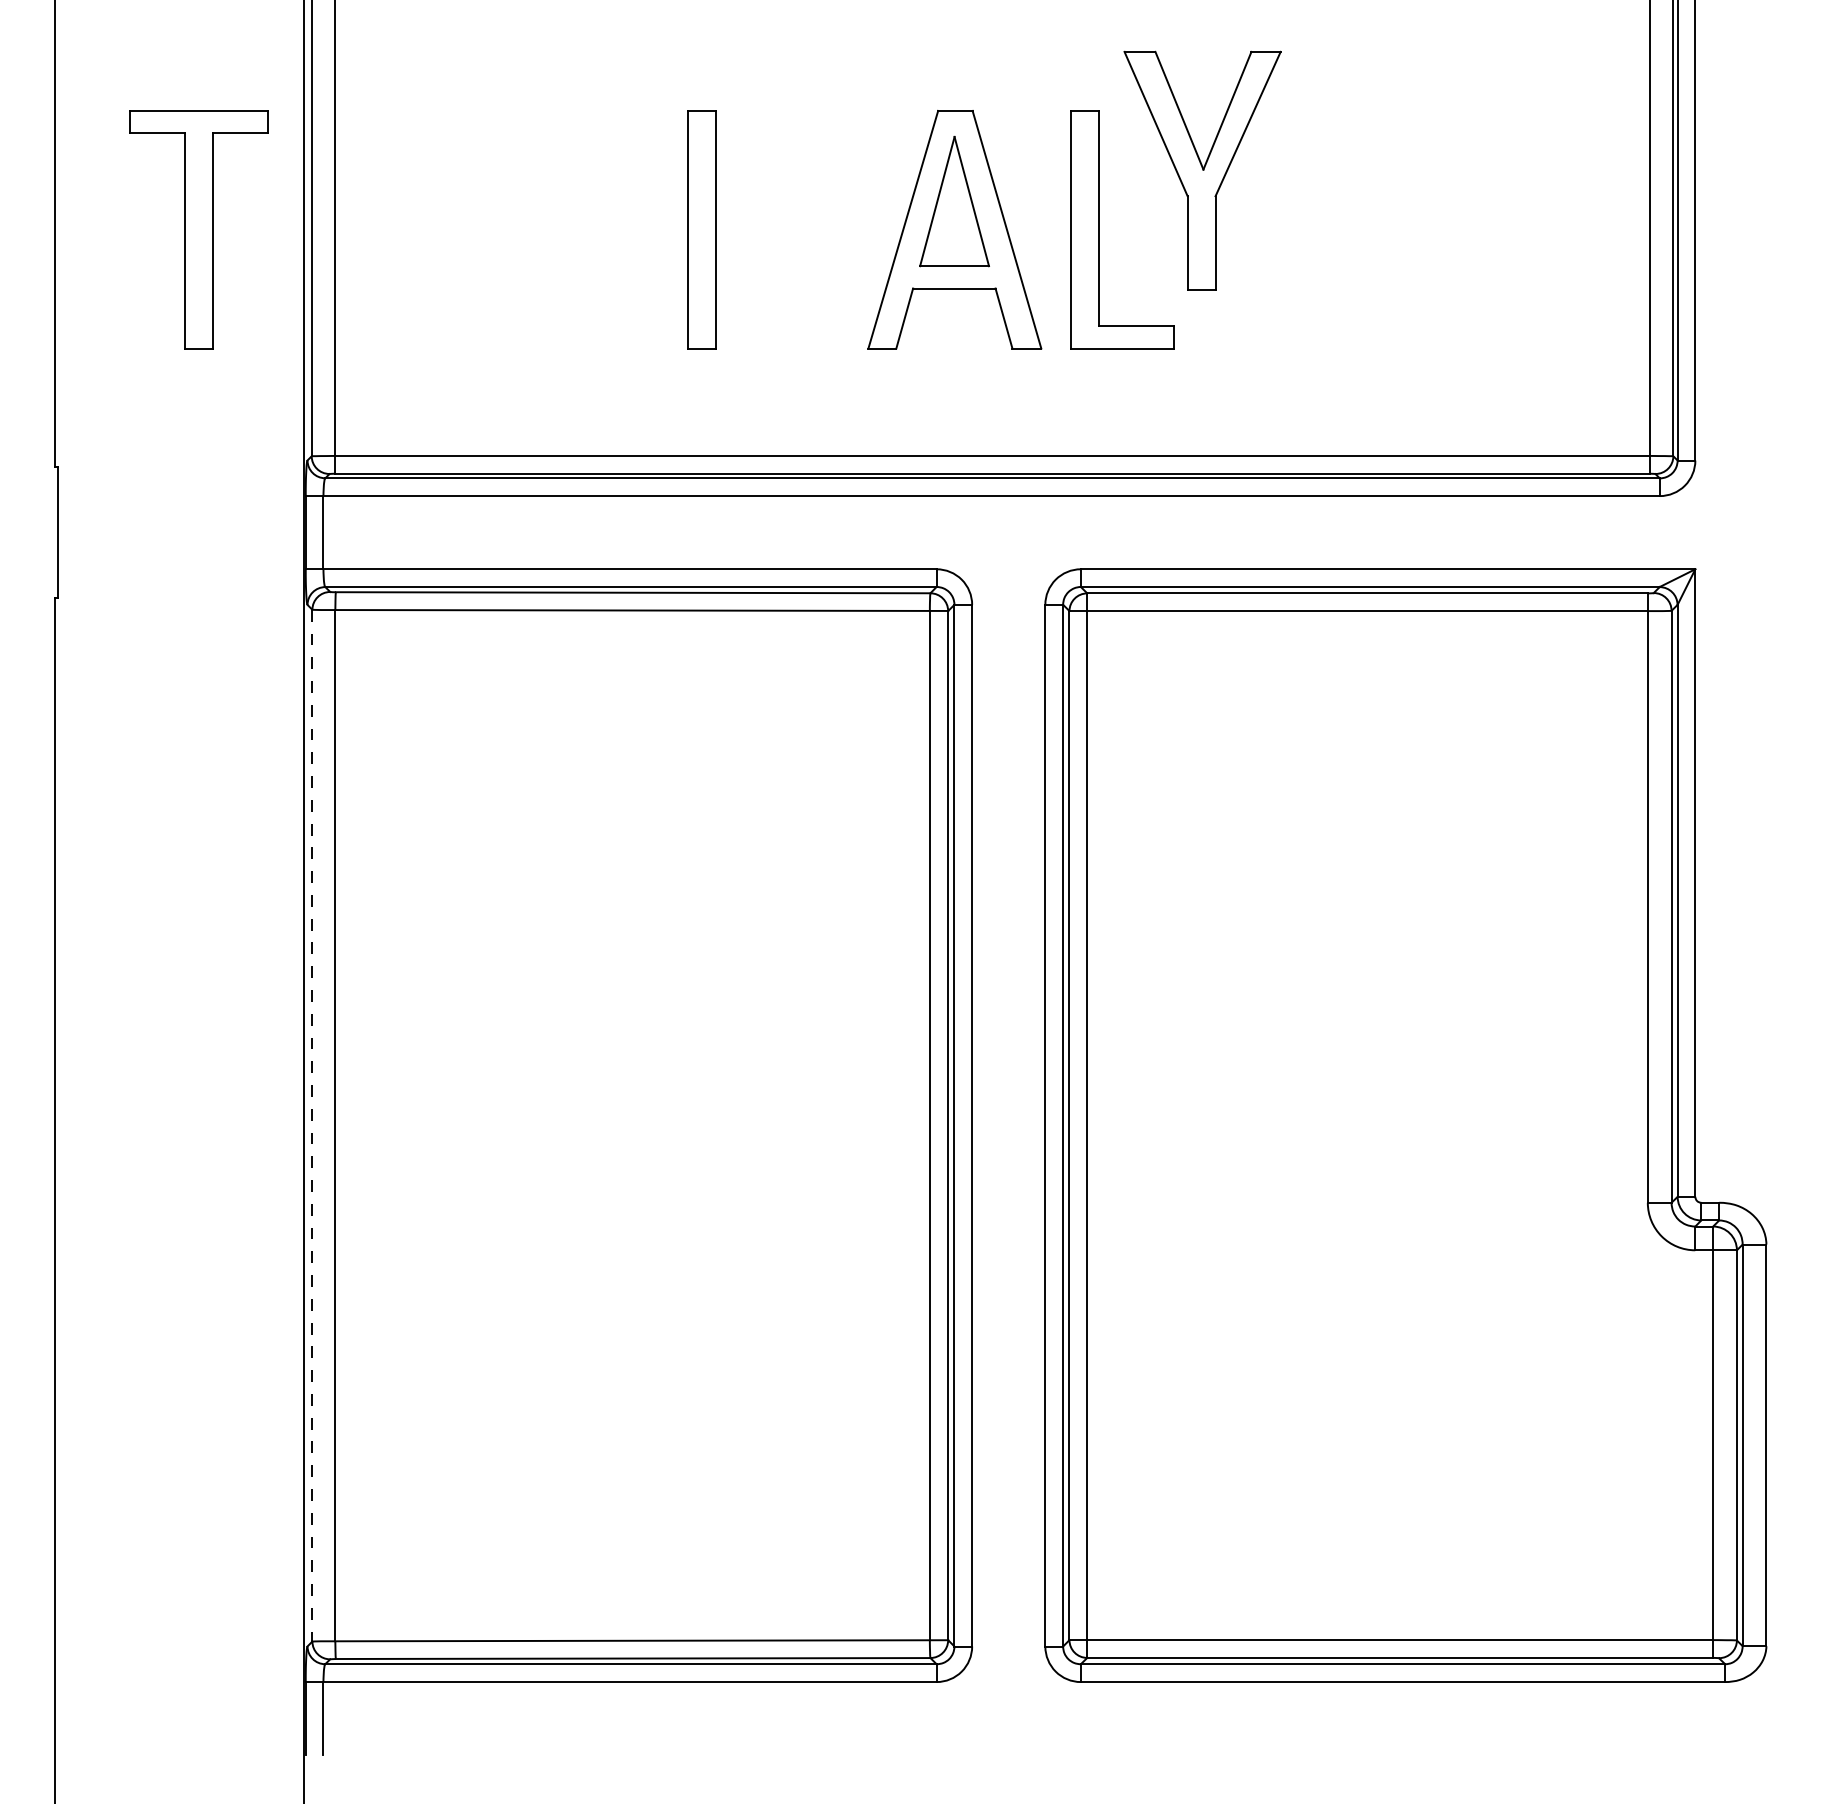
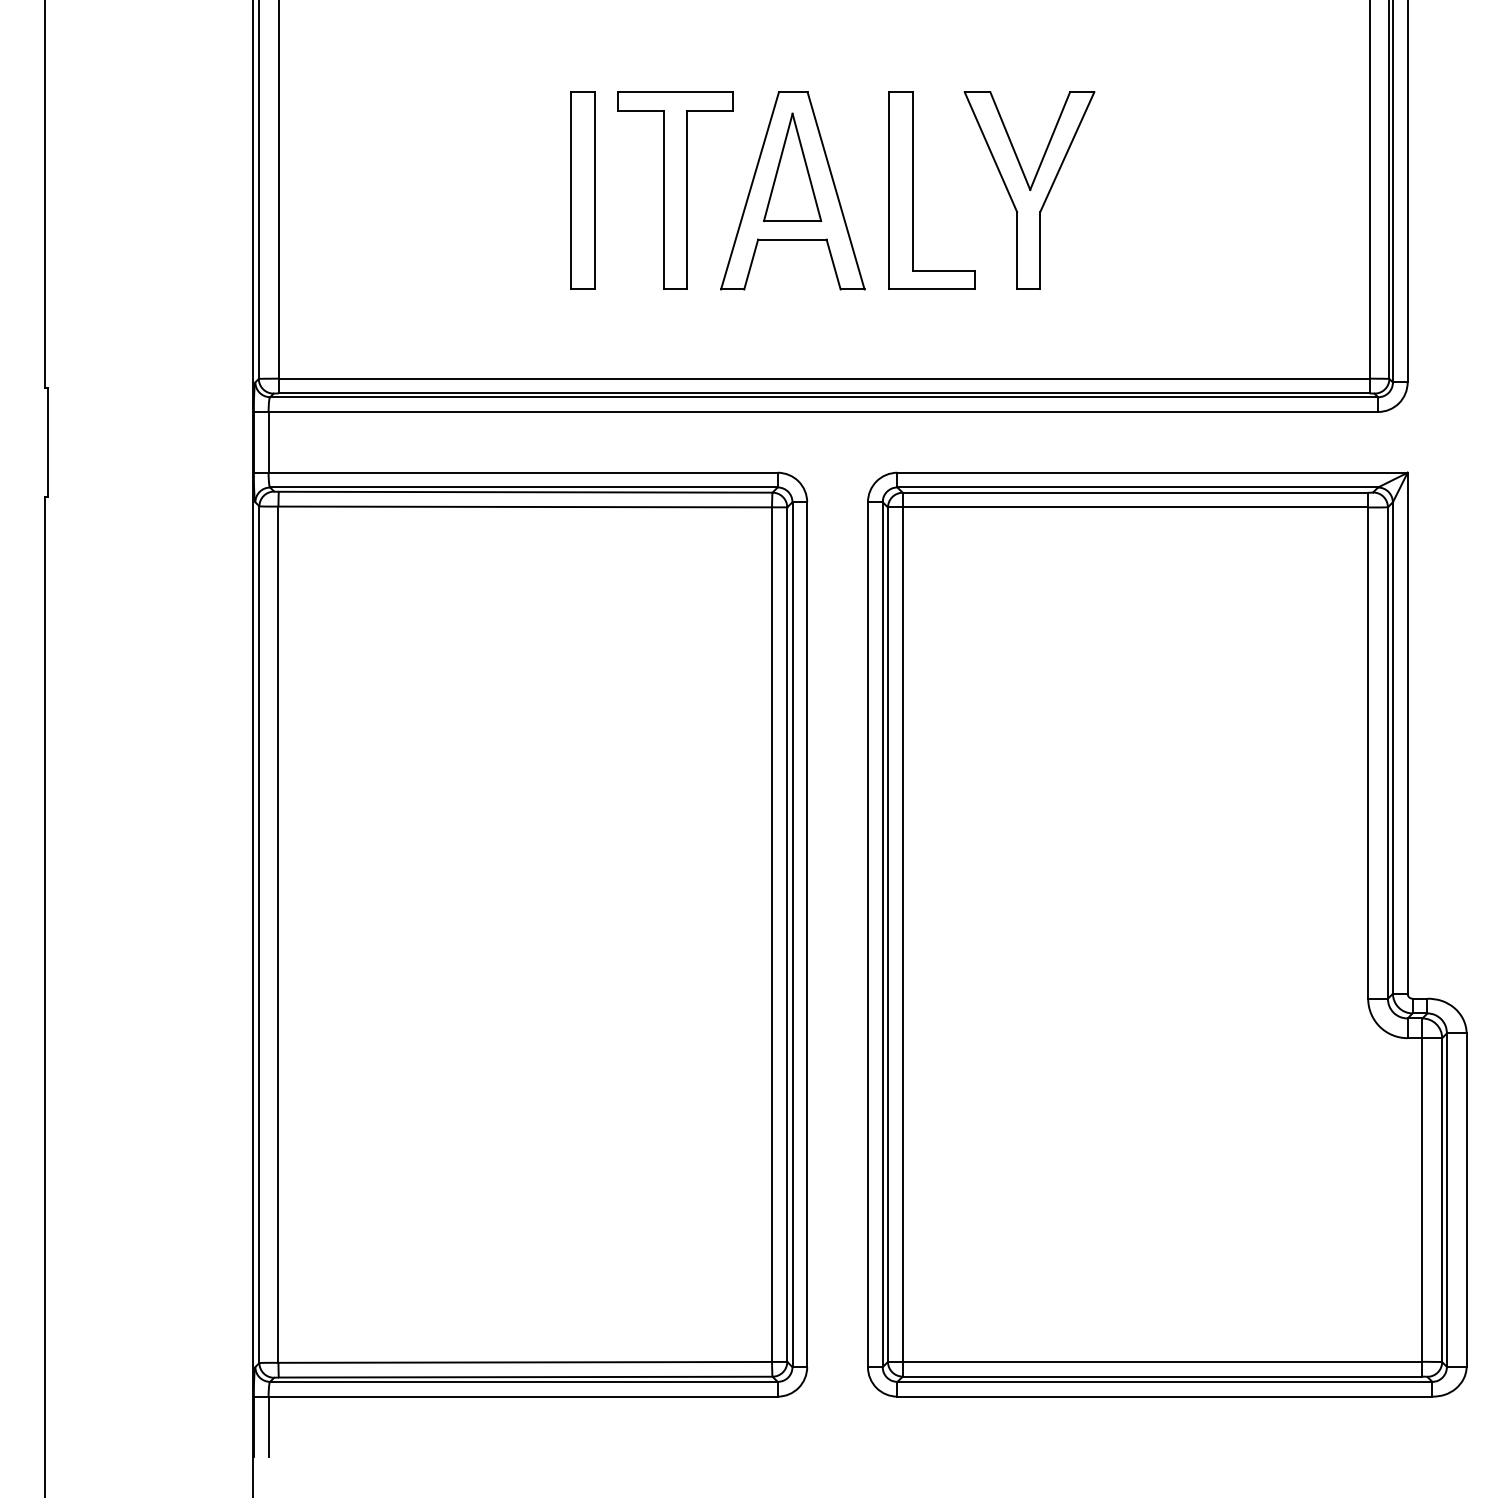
part: (1202, 170) -> (1029, 190), moved
part: (199, 229) -> (675, 190), moved
line: (312, 1126) -> (259, 935), dashed -> solid

